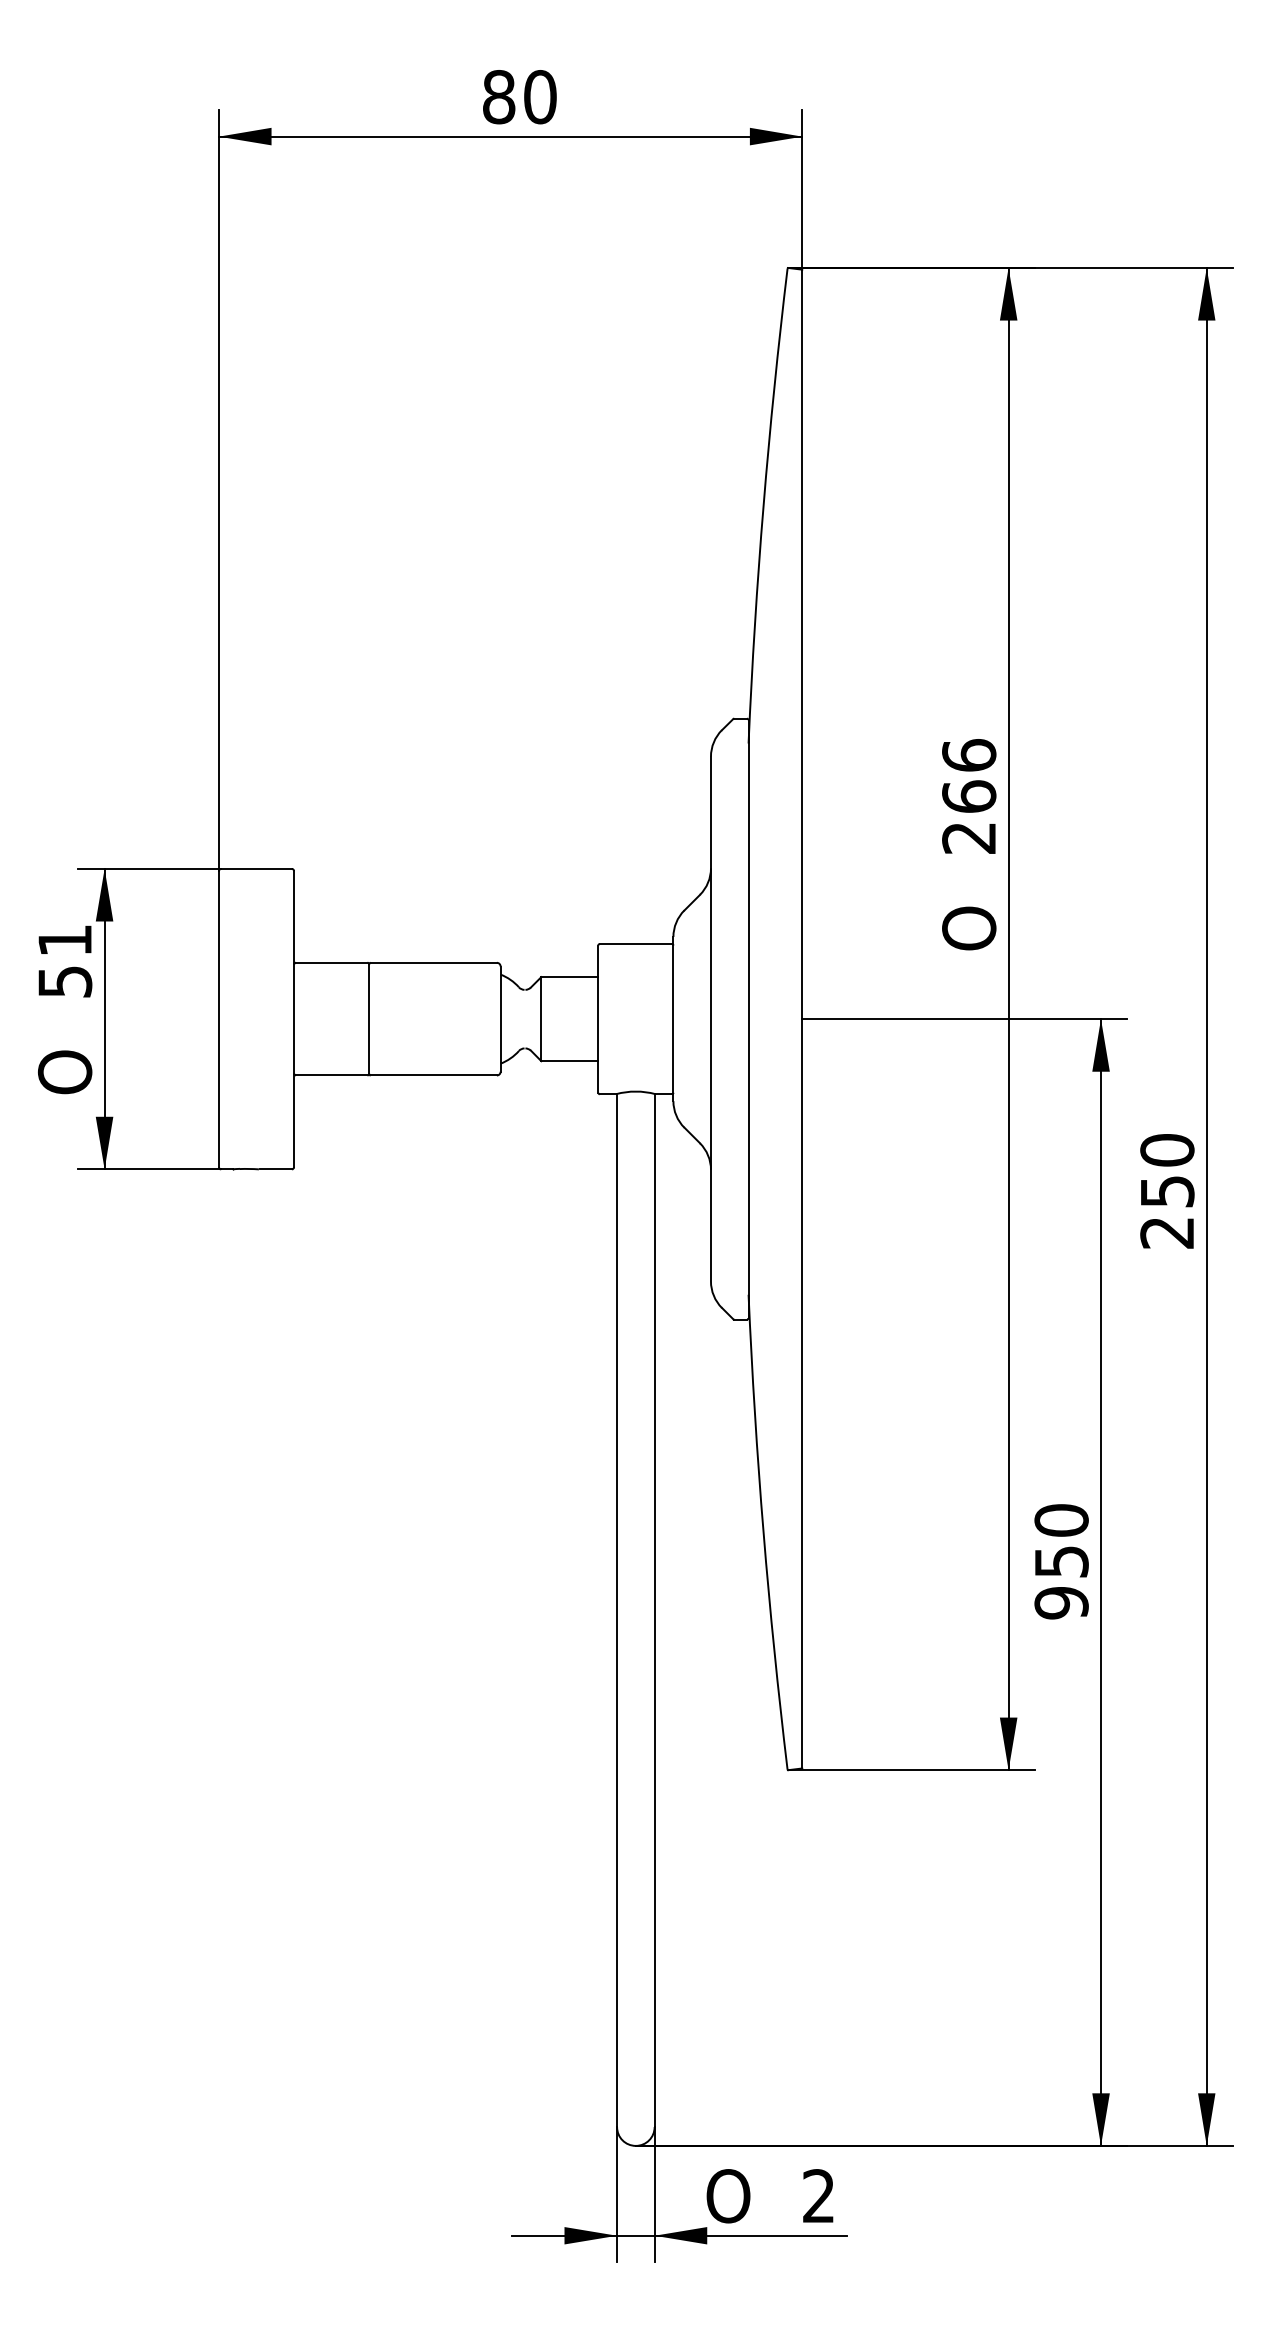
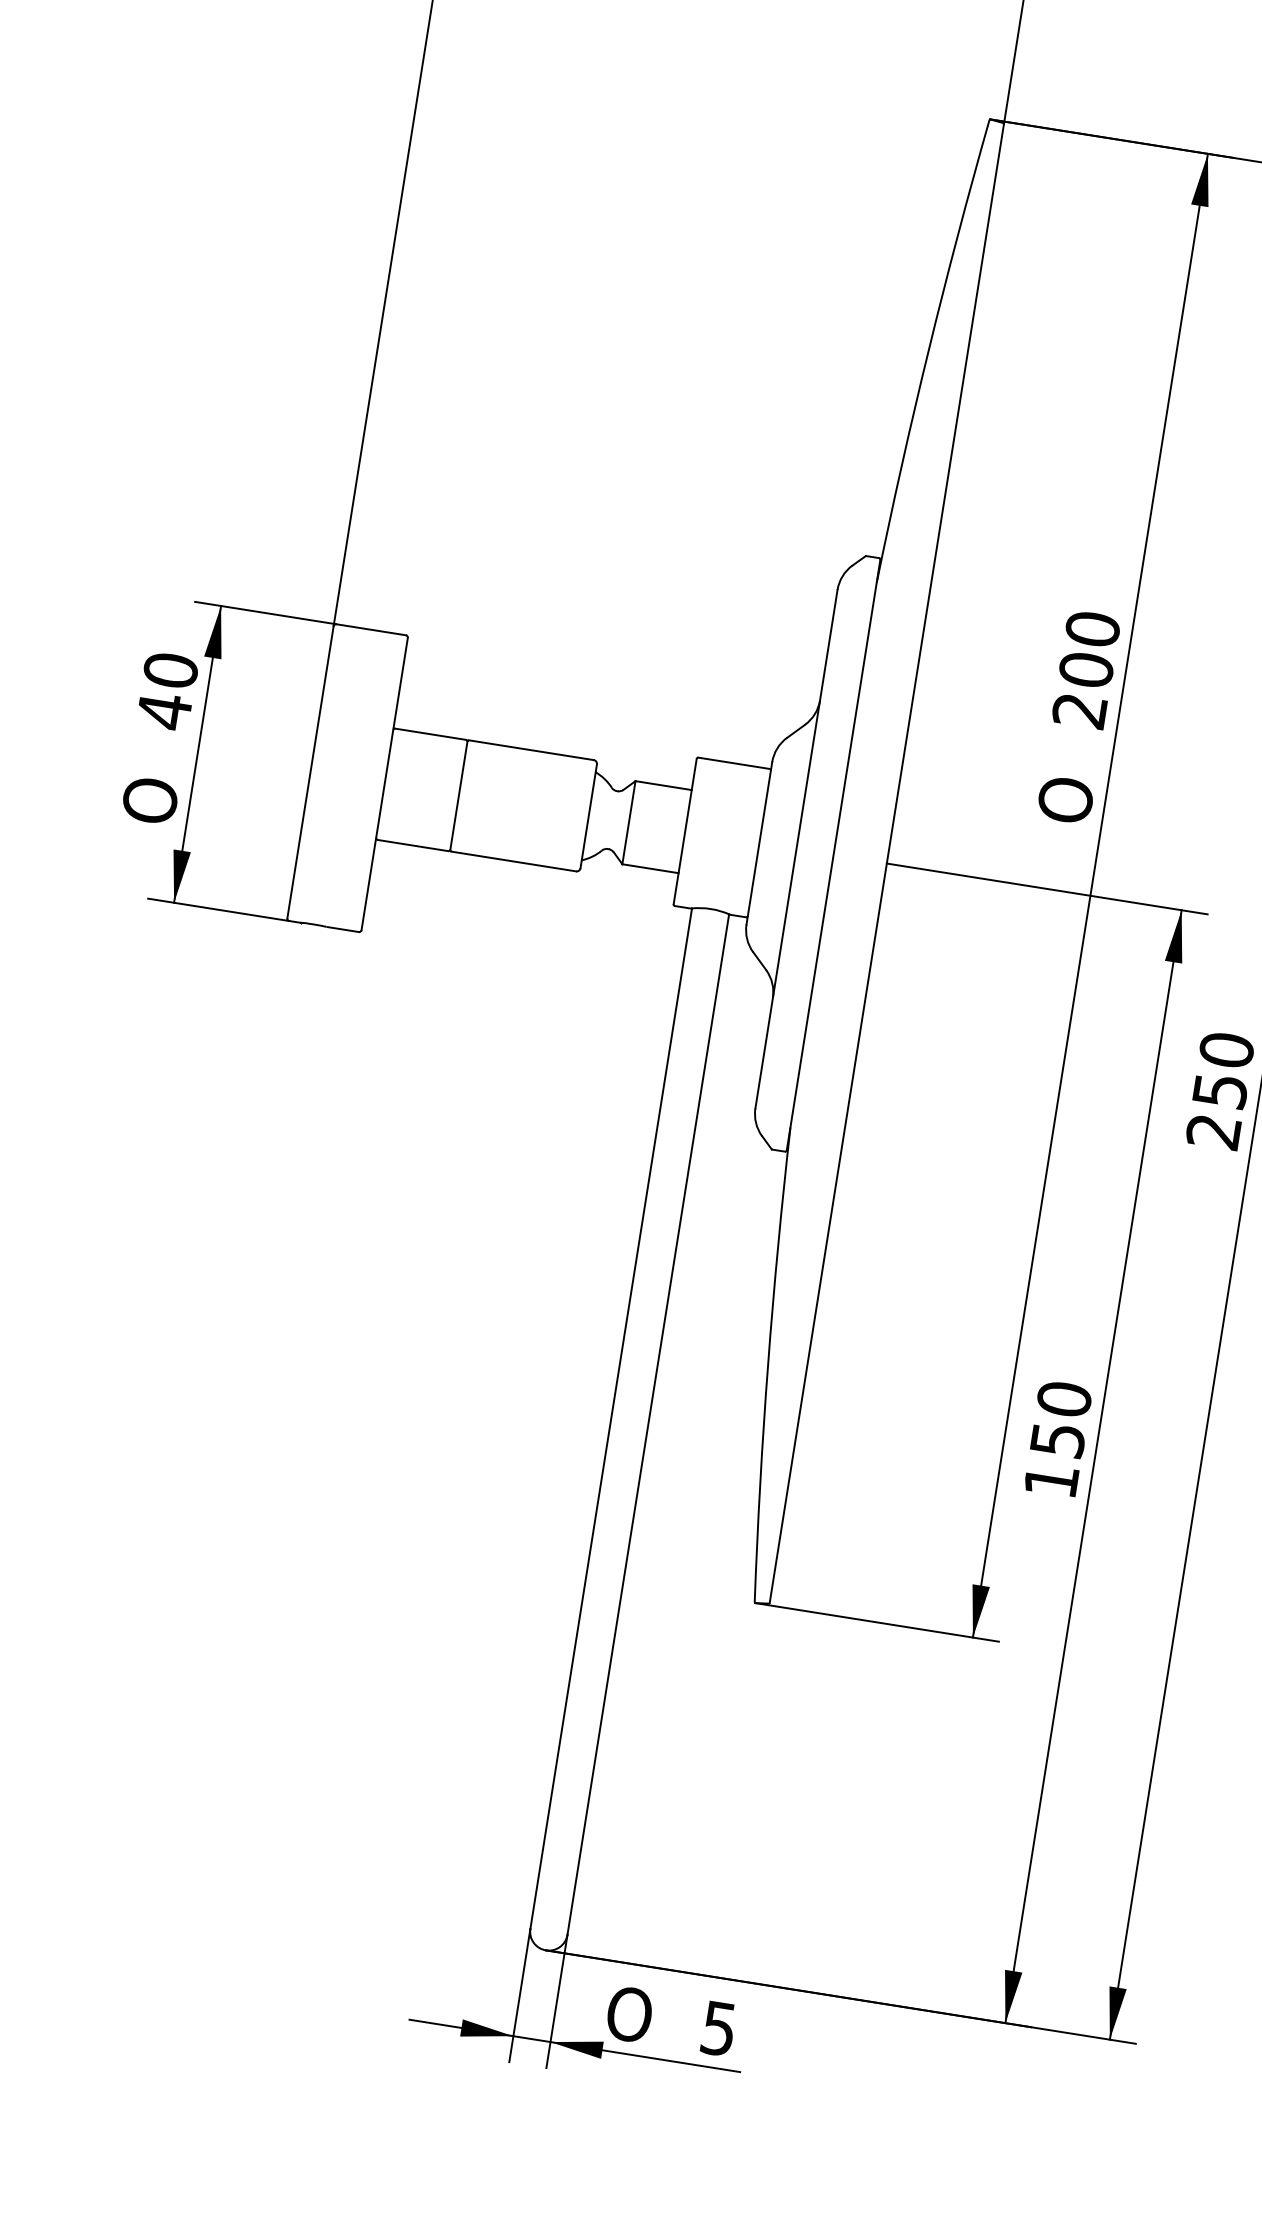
text: (969, 776) -> (1089, 650), 266 -> 200
text: (64, 961) -> (166, 691), 51 -> 40
text: (1061, 1603) -> (1051, 1481), 950 -> 150
text: (818, 2196) -> (718, 2028), 2 -> 5

